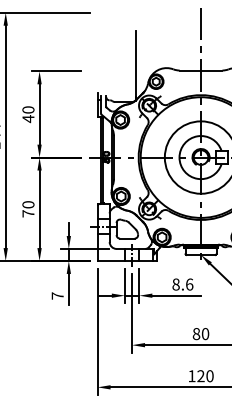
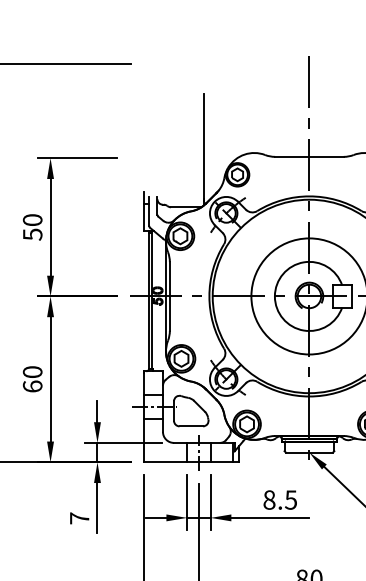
text: (28, 119) -> (32, 235), 40 -> 50
text: (28, 213) -> (32, 386), 70 -> 60
text: (189, 284) -> (290, 499), 8.6 -> 8.5

